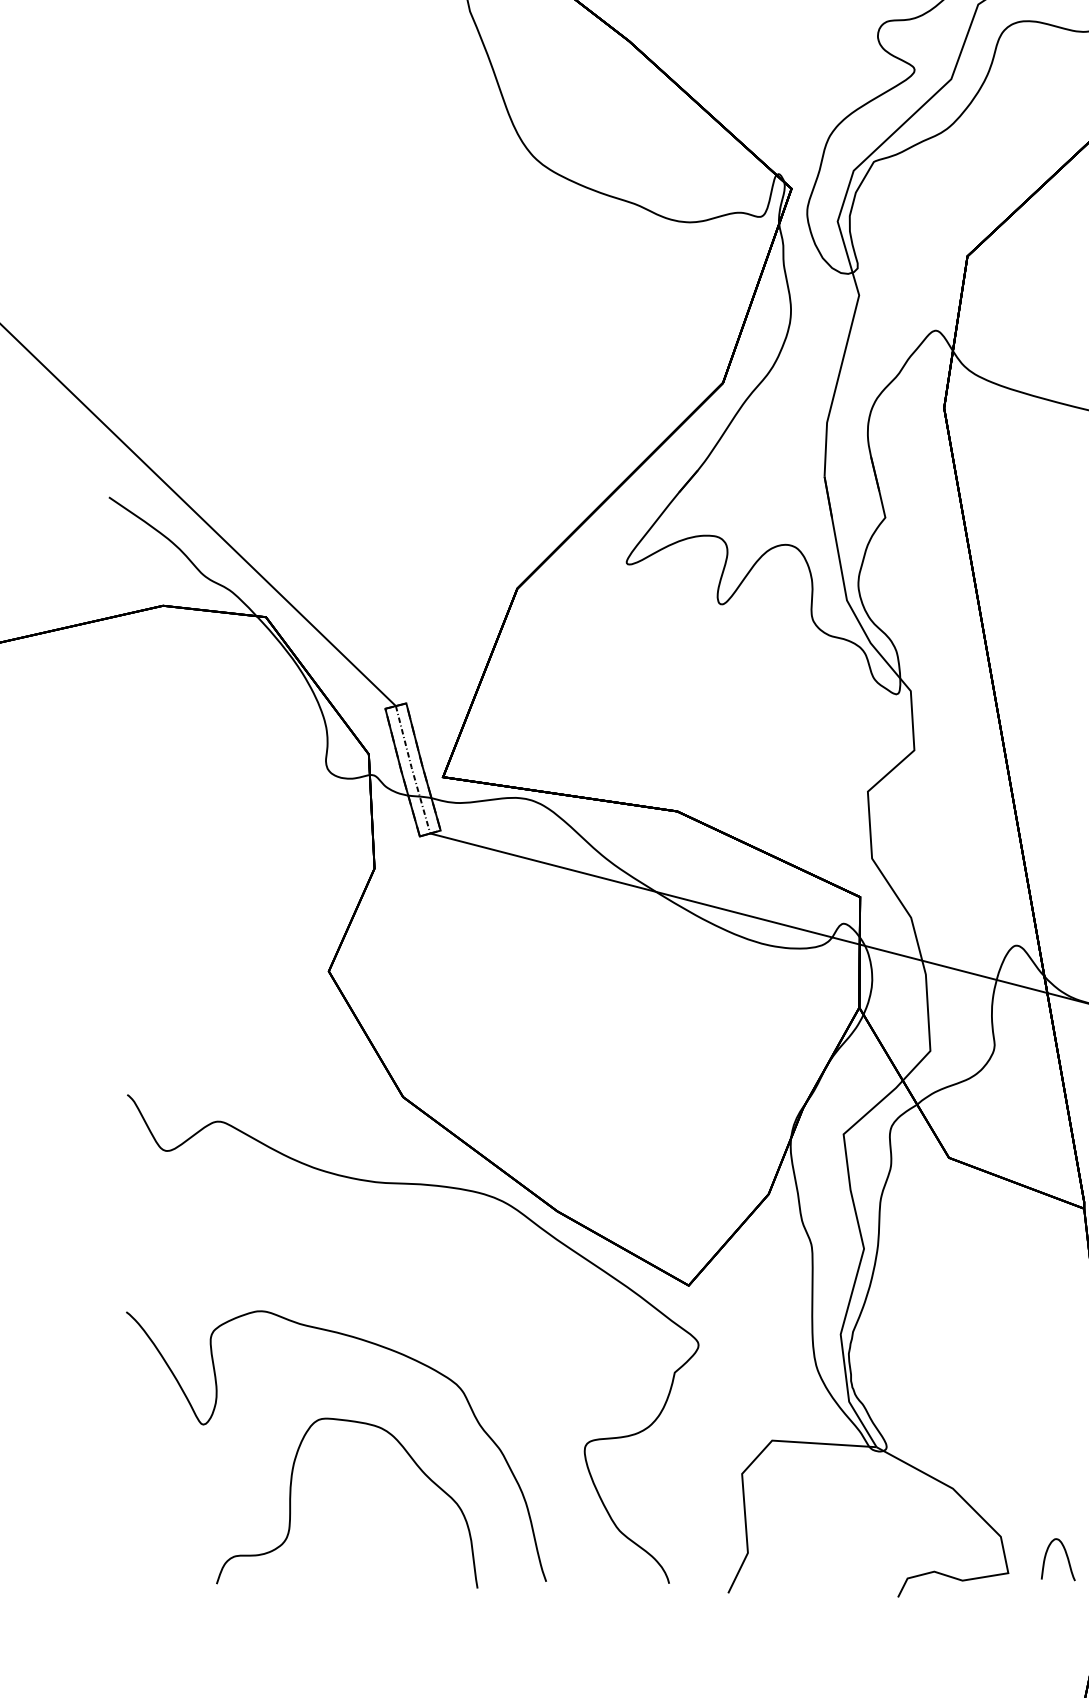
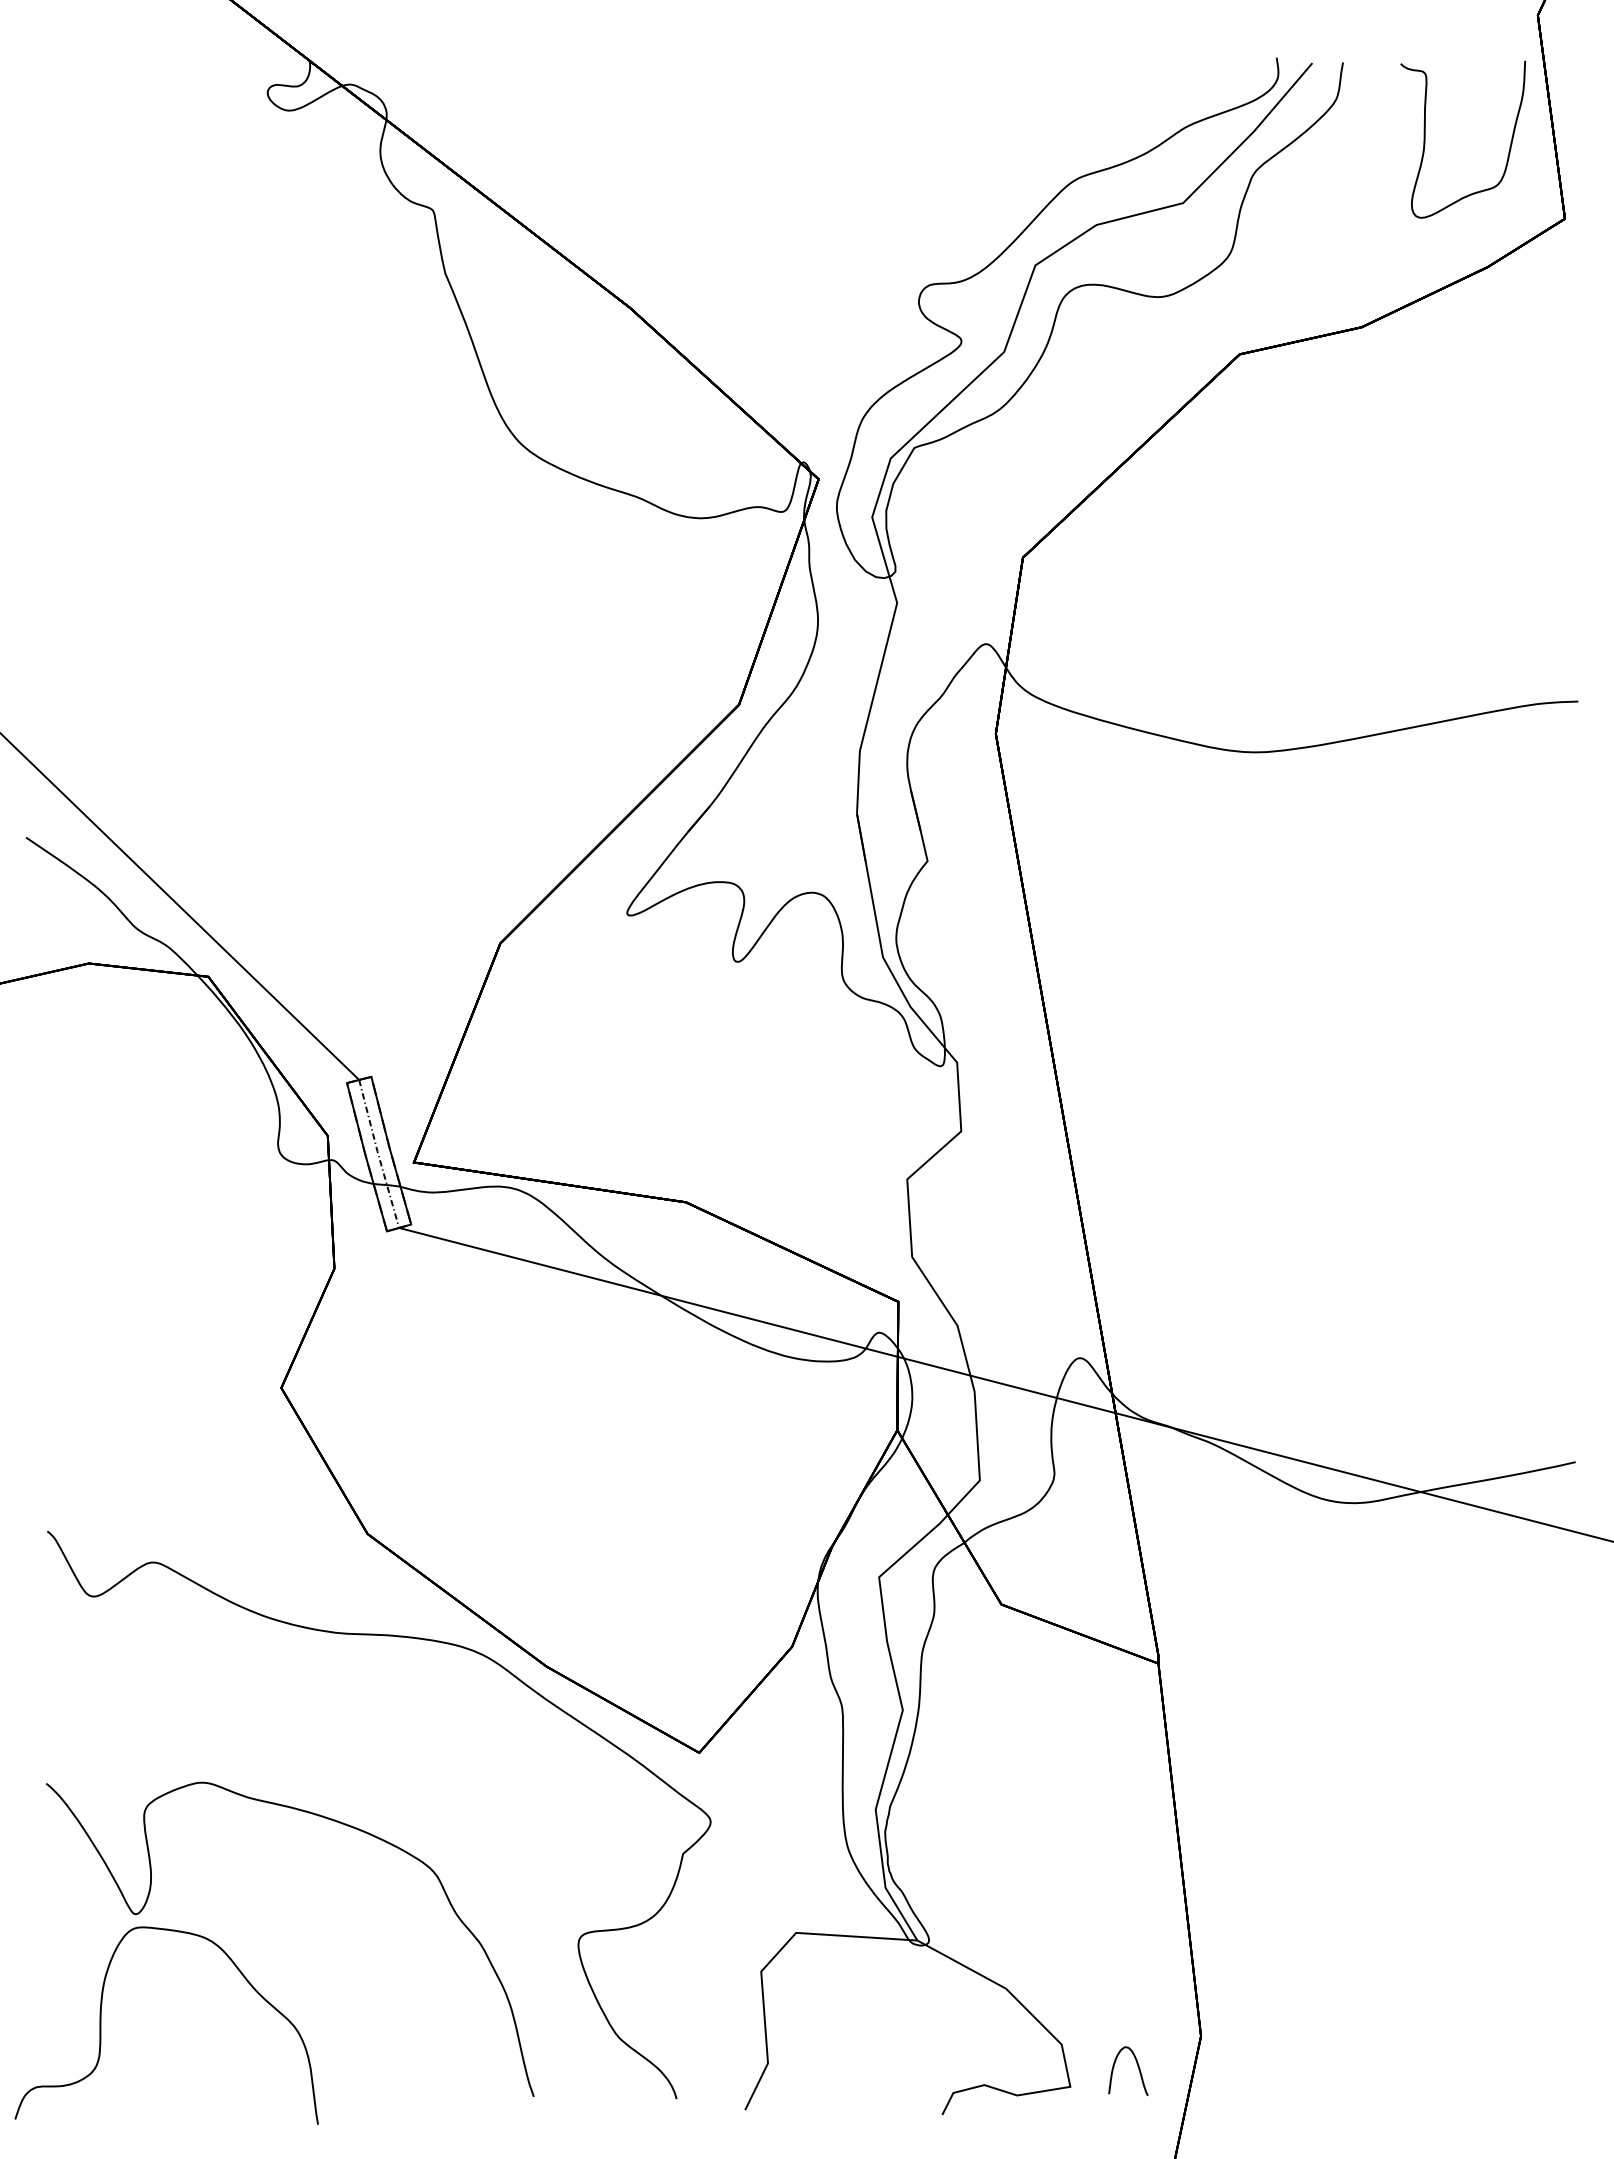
part: (291, 1503) -> (101, 2025), moved

